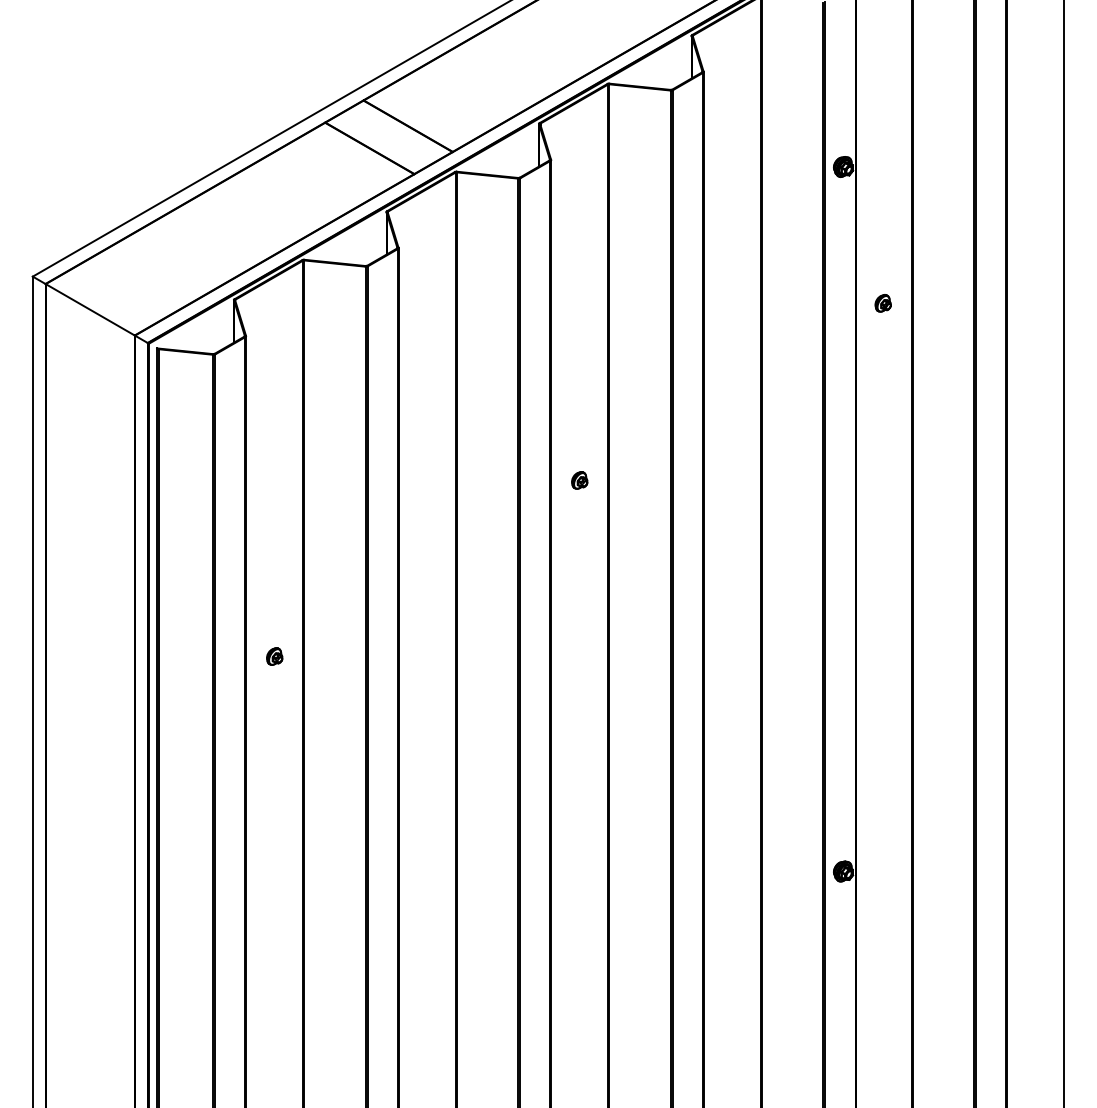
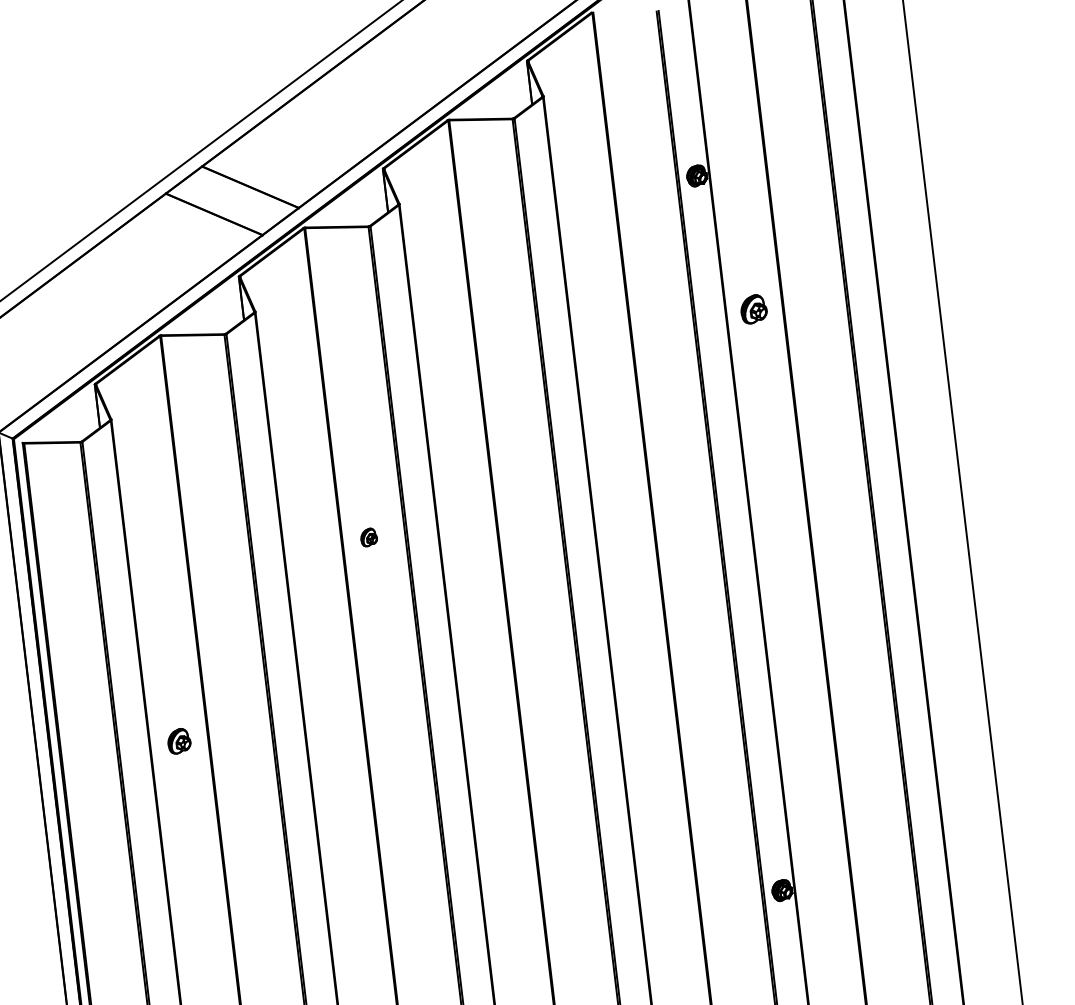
part: (882, 303) -> (752, 309), size x1.6
part: (579, 480) -> (368, 537), moved
part: (274, 656) -> (179, 741), size x1.4

